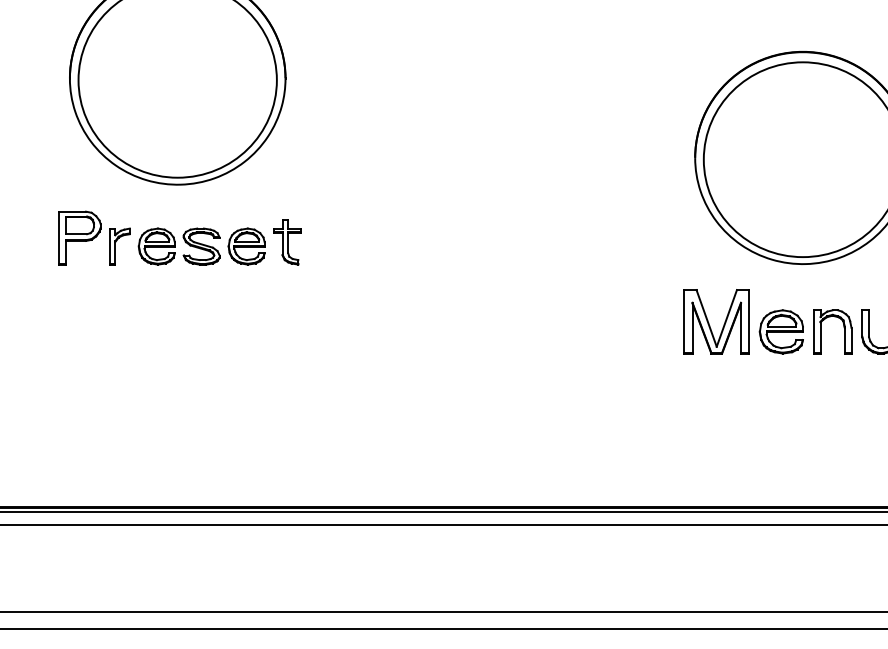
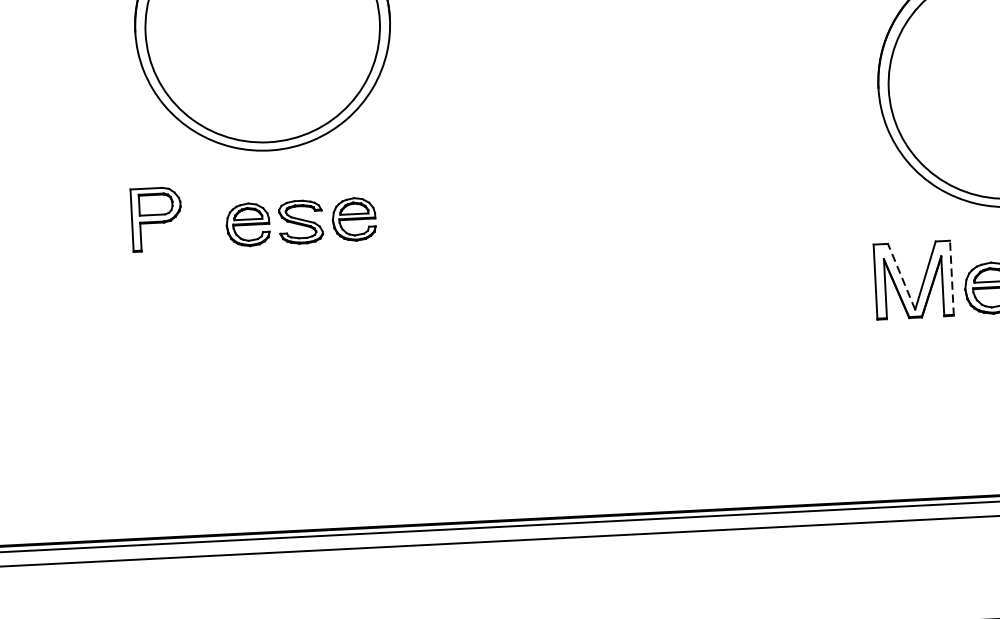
part: (287, 242) -> (402, 212), removed
part: (119, 246) -> (203, 226), removed
line: (706, 317) -> (901, 275), solid -> dashed
line: (749, 321) -> (952, 277), solid -> dashed

